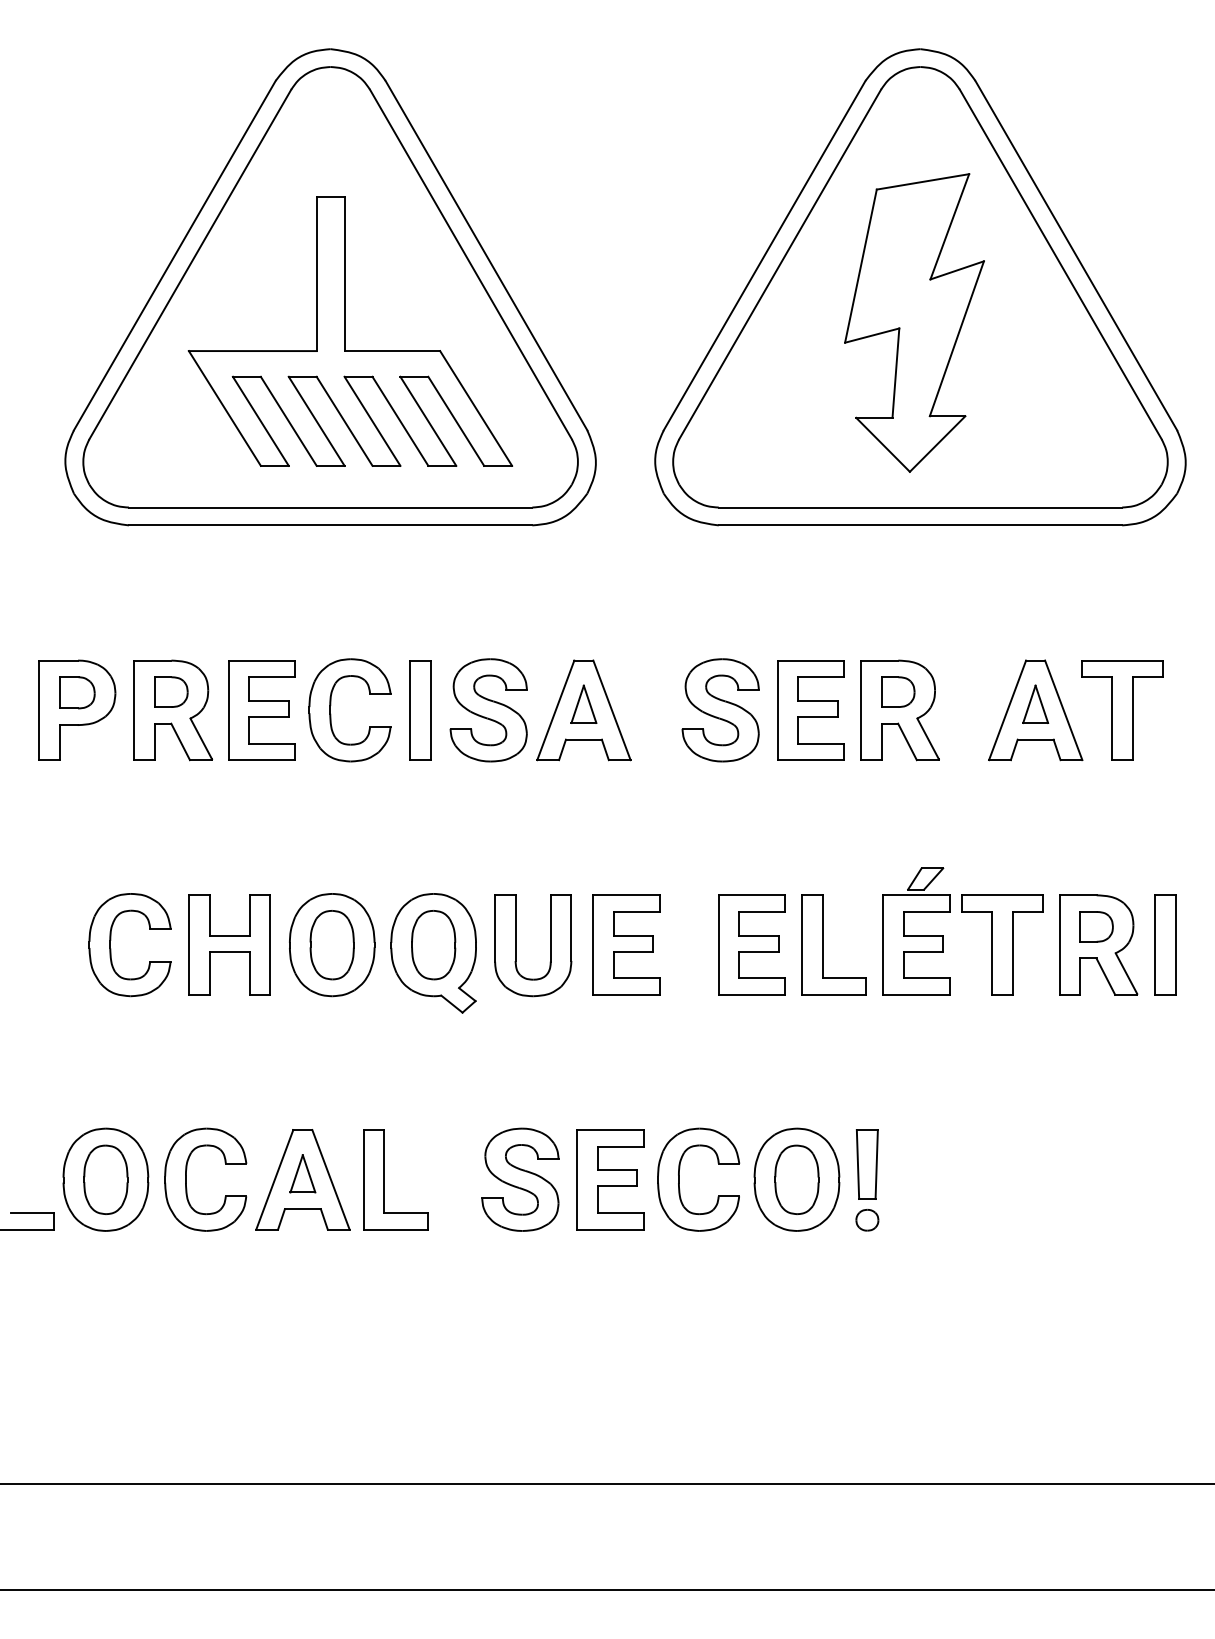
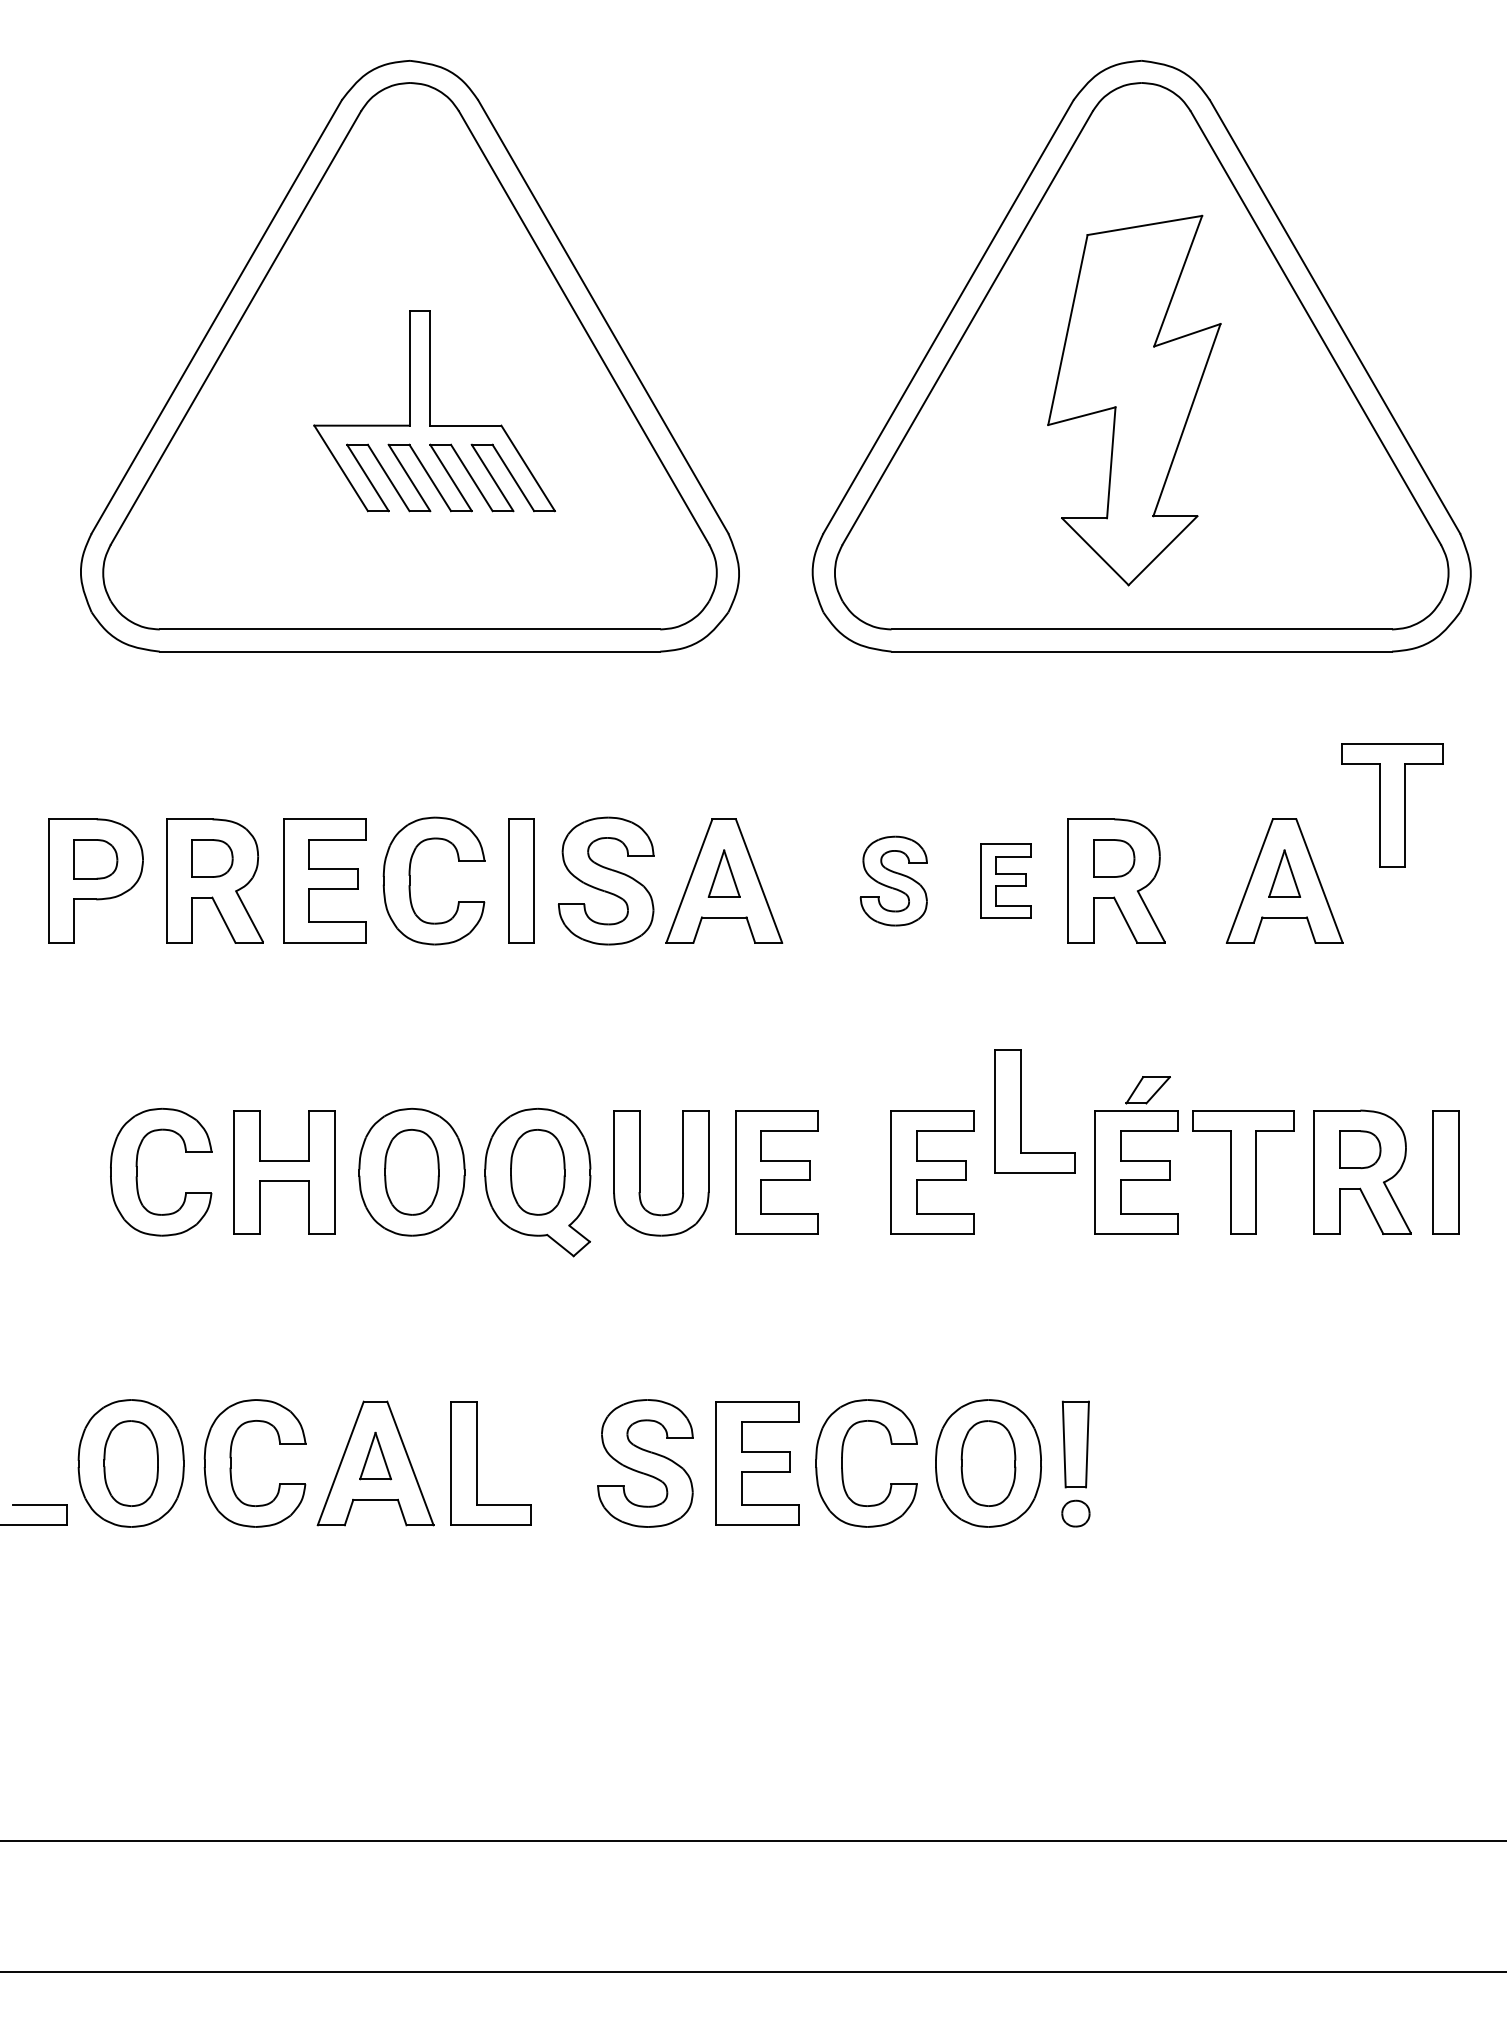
part: (350, 331) -> (434, 411), size x0.6
part: (720, 710) -> (893, 881), size x0.7
part: (810, 710) -> (1005, 881), size x0.6
part: (1122, 710) -> (1392, 805), moved
part: (823, 944) -> (1021, 1110), moved

